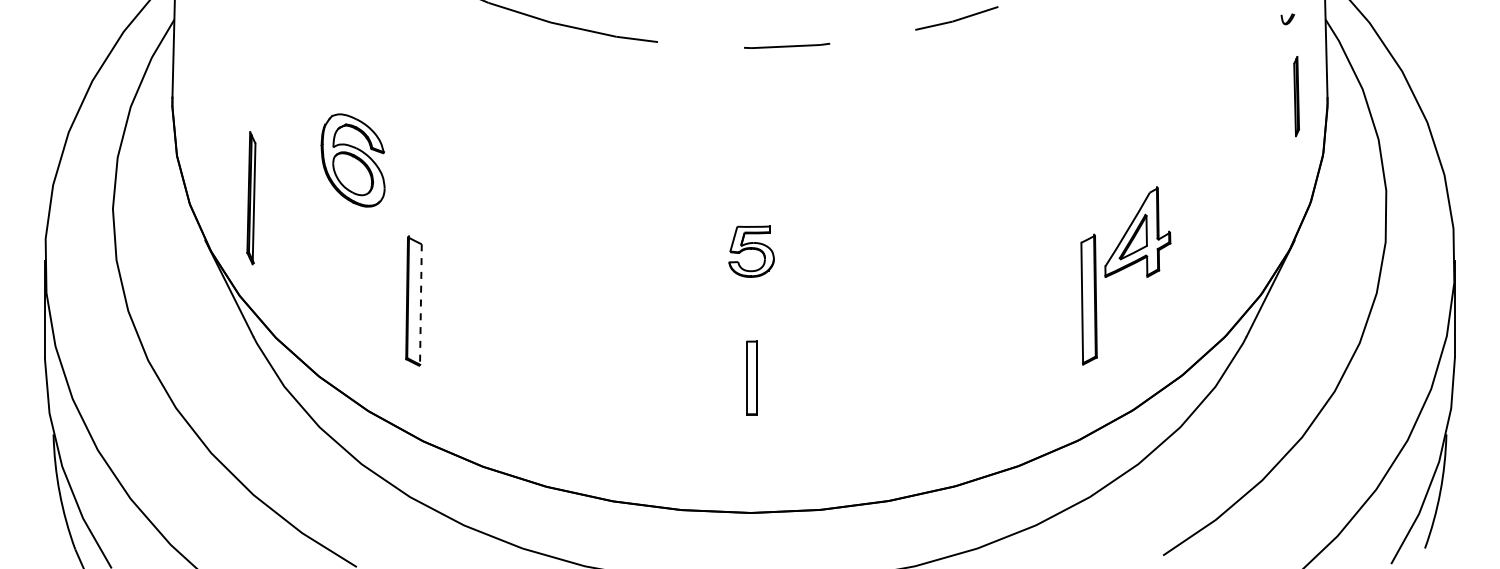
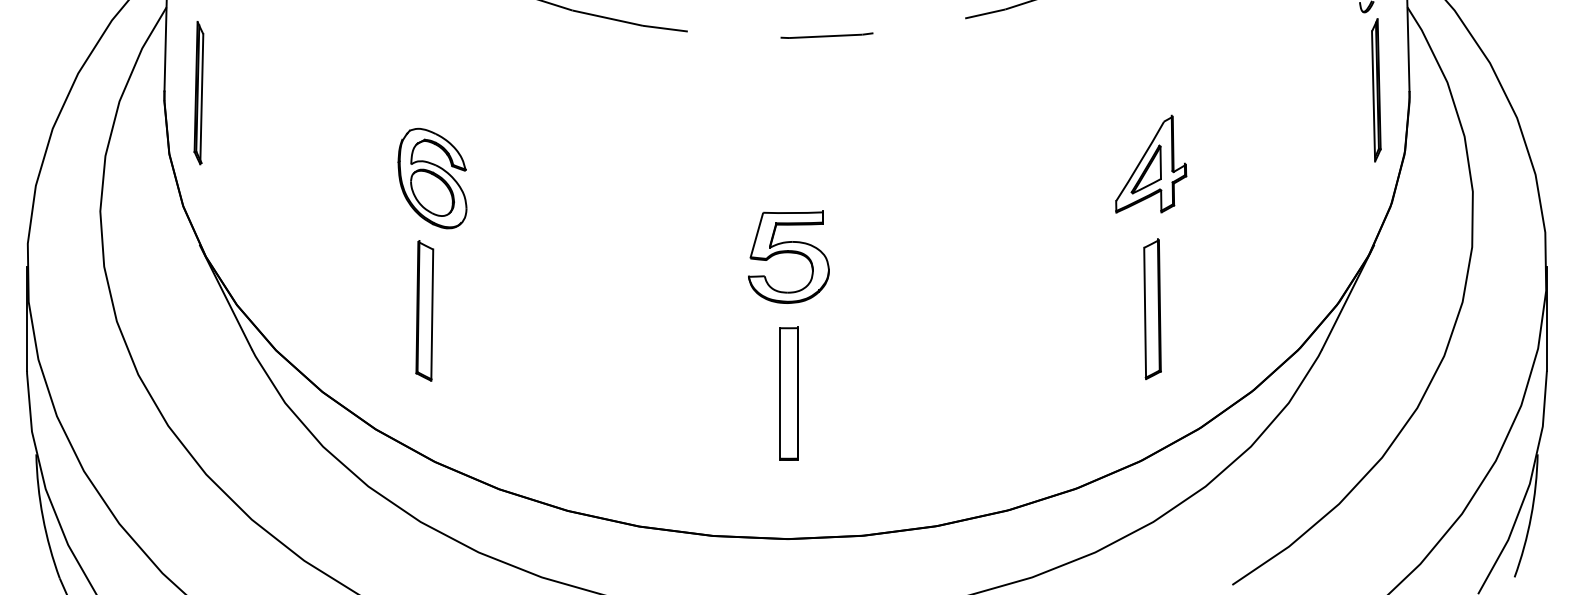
part: (1296, 96) -> (1376, 90), size x1.67
part: (352, 160) -> (431, 178), moved
part: (251, 198) -> (199, 93), moved
part: (1137, 231) -> (1150, 163), moved
part: (751, 251) -> (788, 257), size x1.67
line: (420, 305) -> (431, 315), dashed -> solid
part: (751, 377) -> (788, 393), size x1.67

